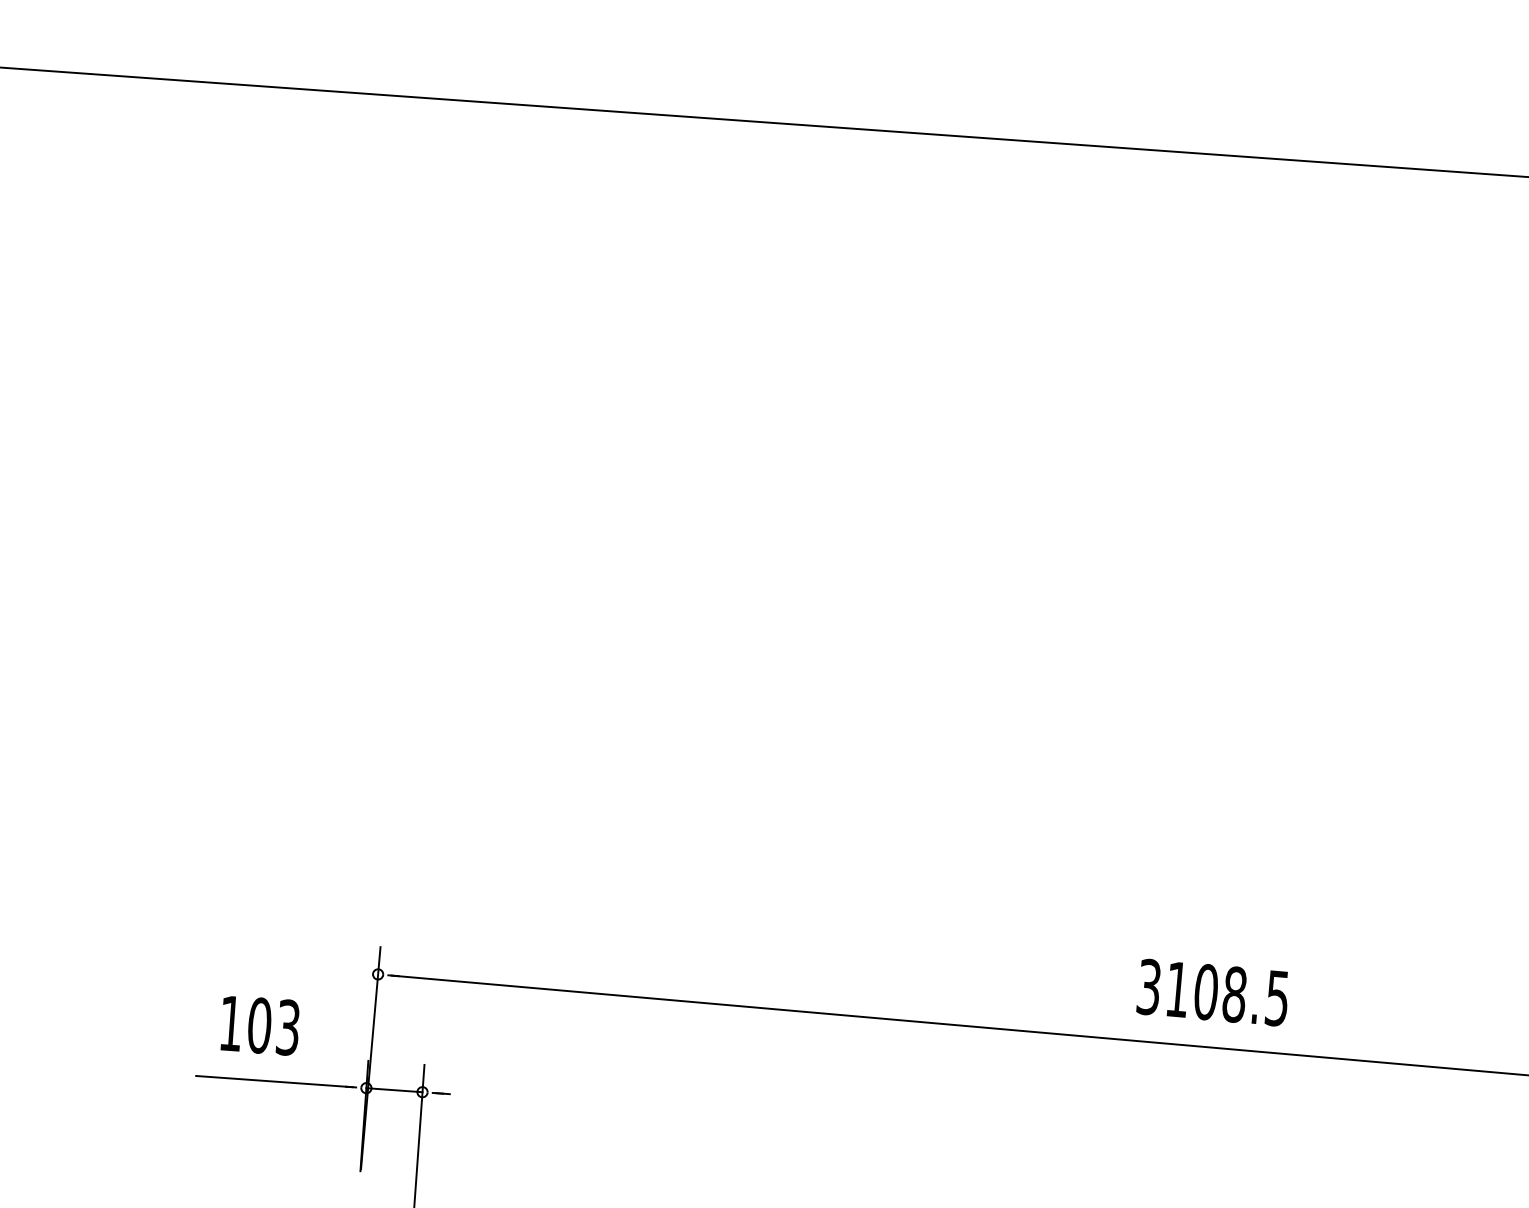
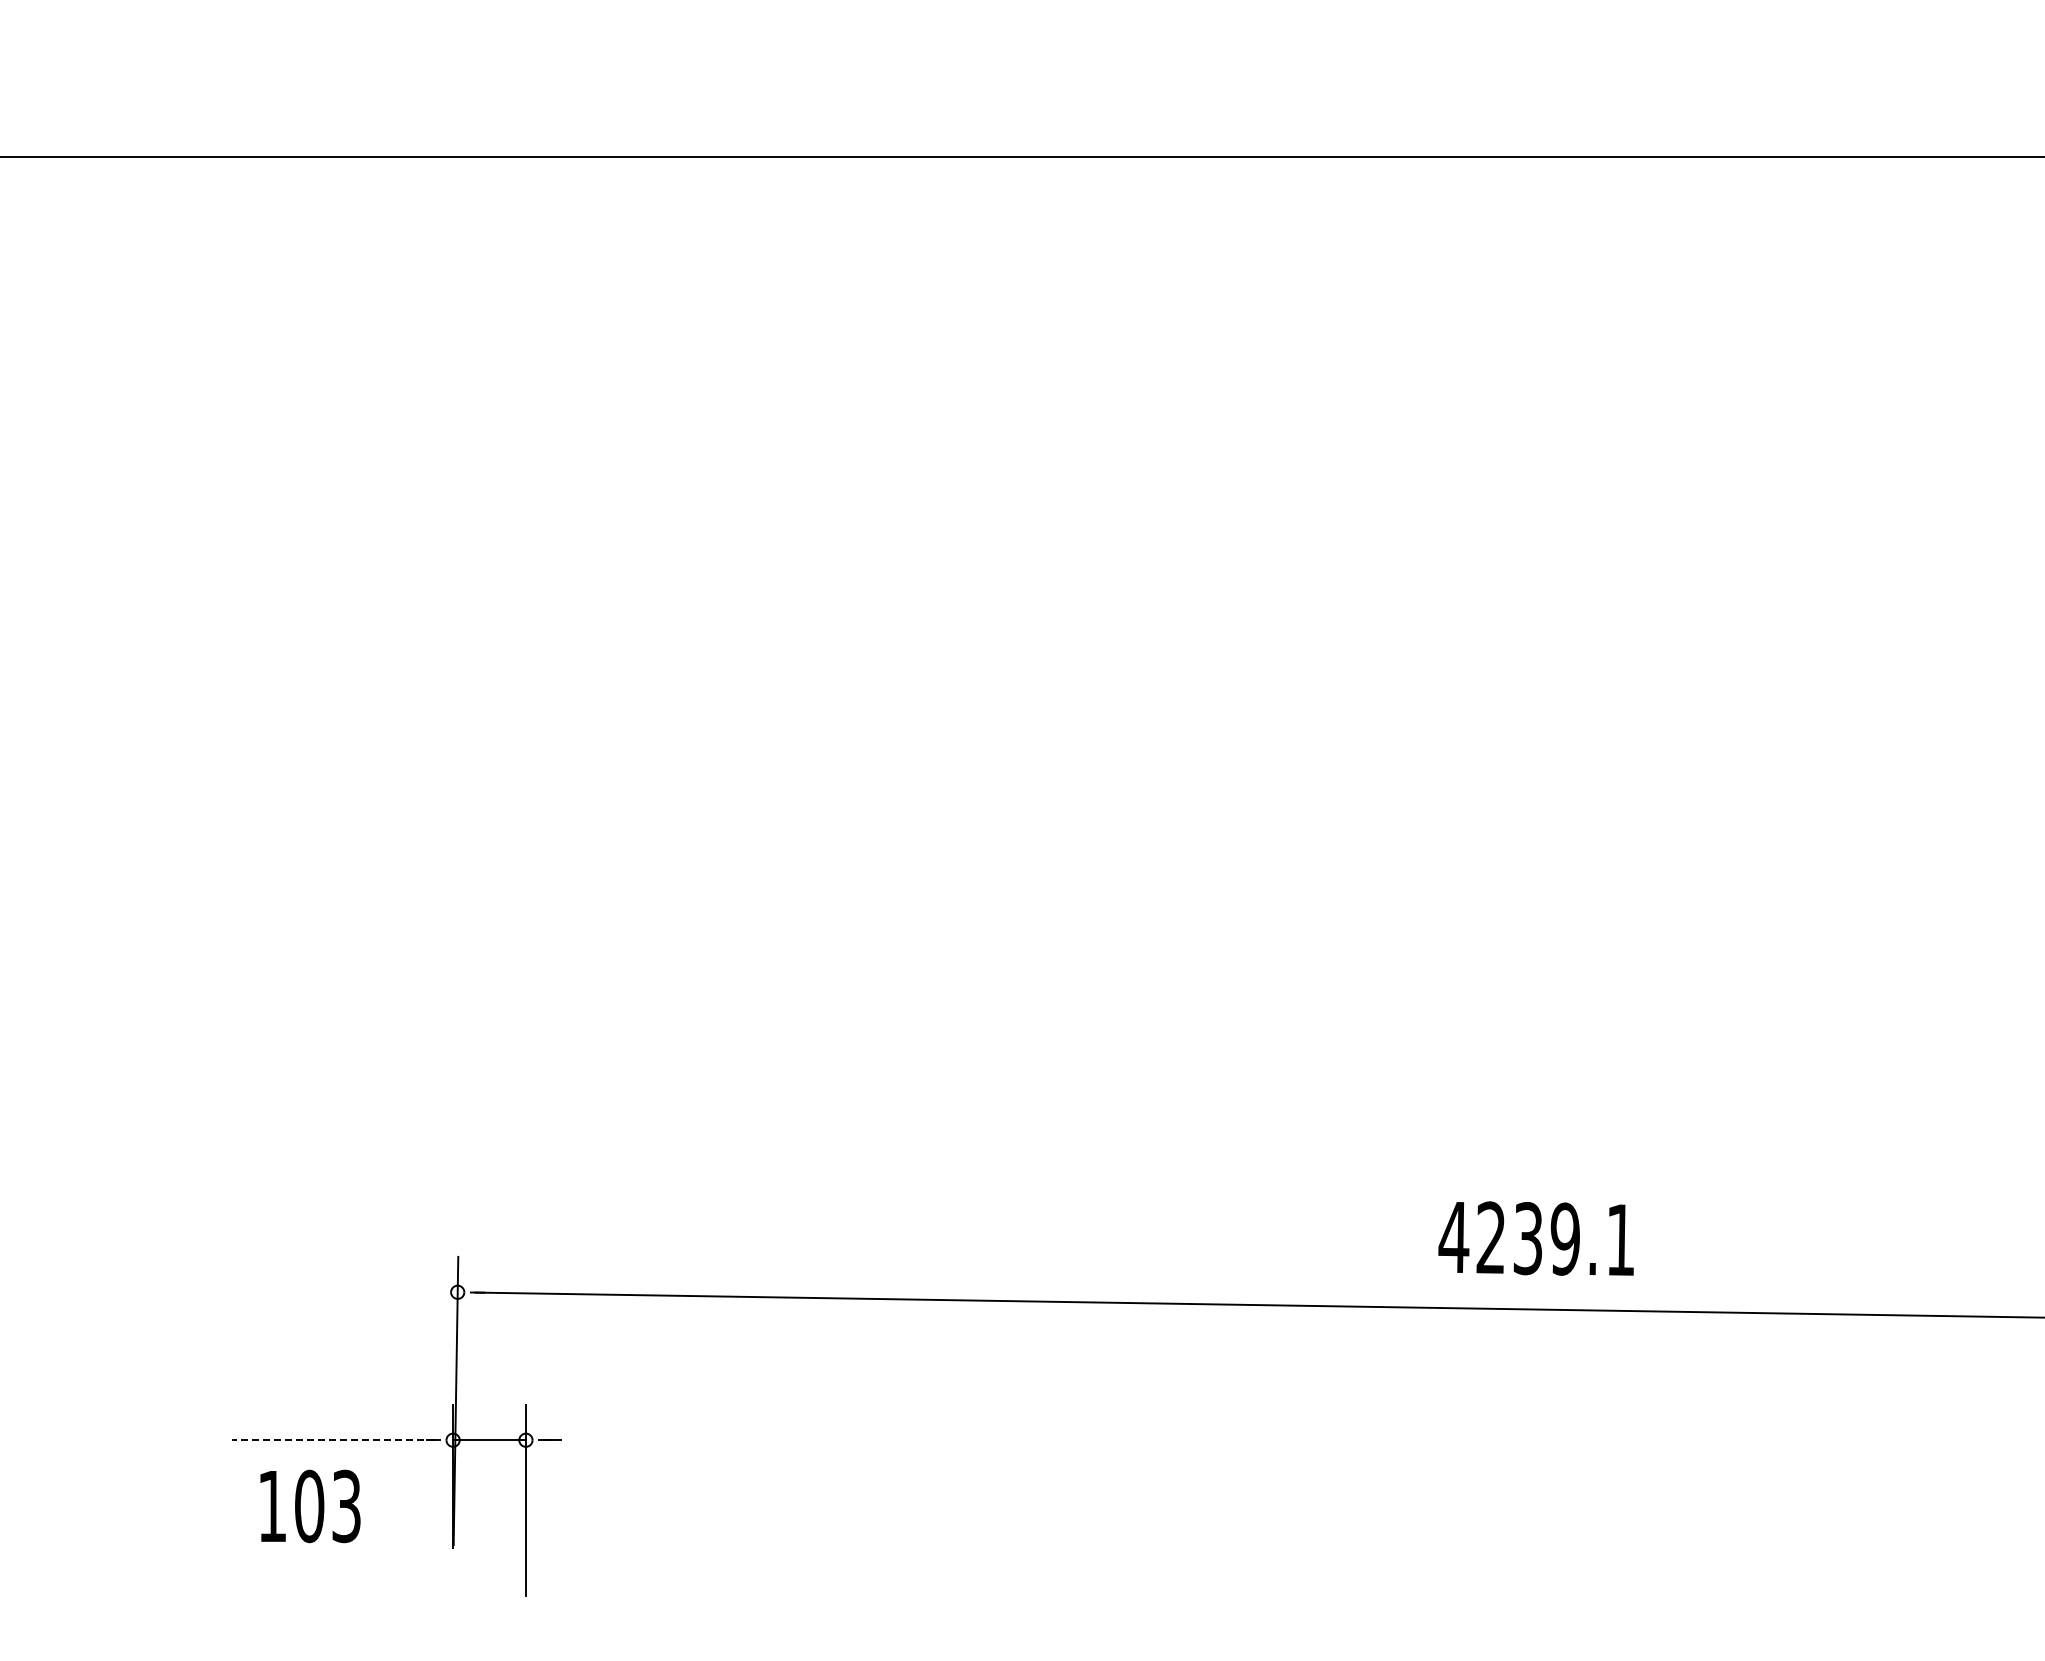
text: (1212, 992) -> (1536, 1238), 3108.5 -> 4239.1
text: (260, 1025) -> (310, 1506), moved
line: (274, 1081) -> (333, 1440), solid -> dashed

